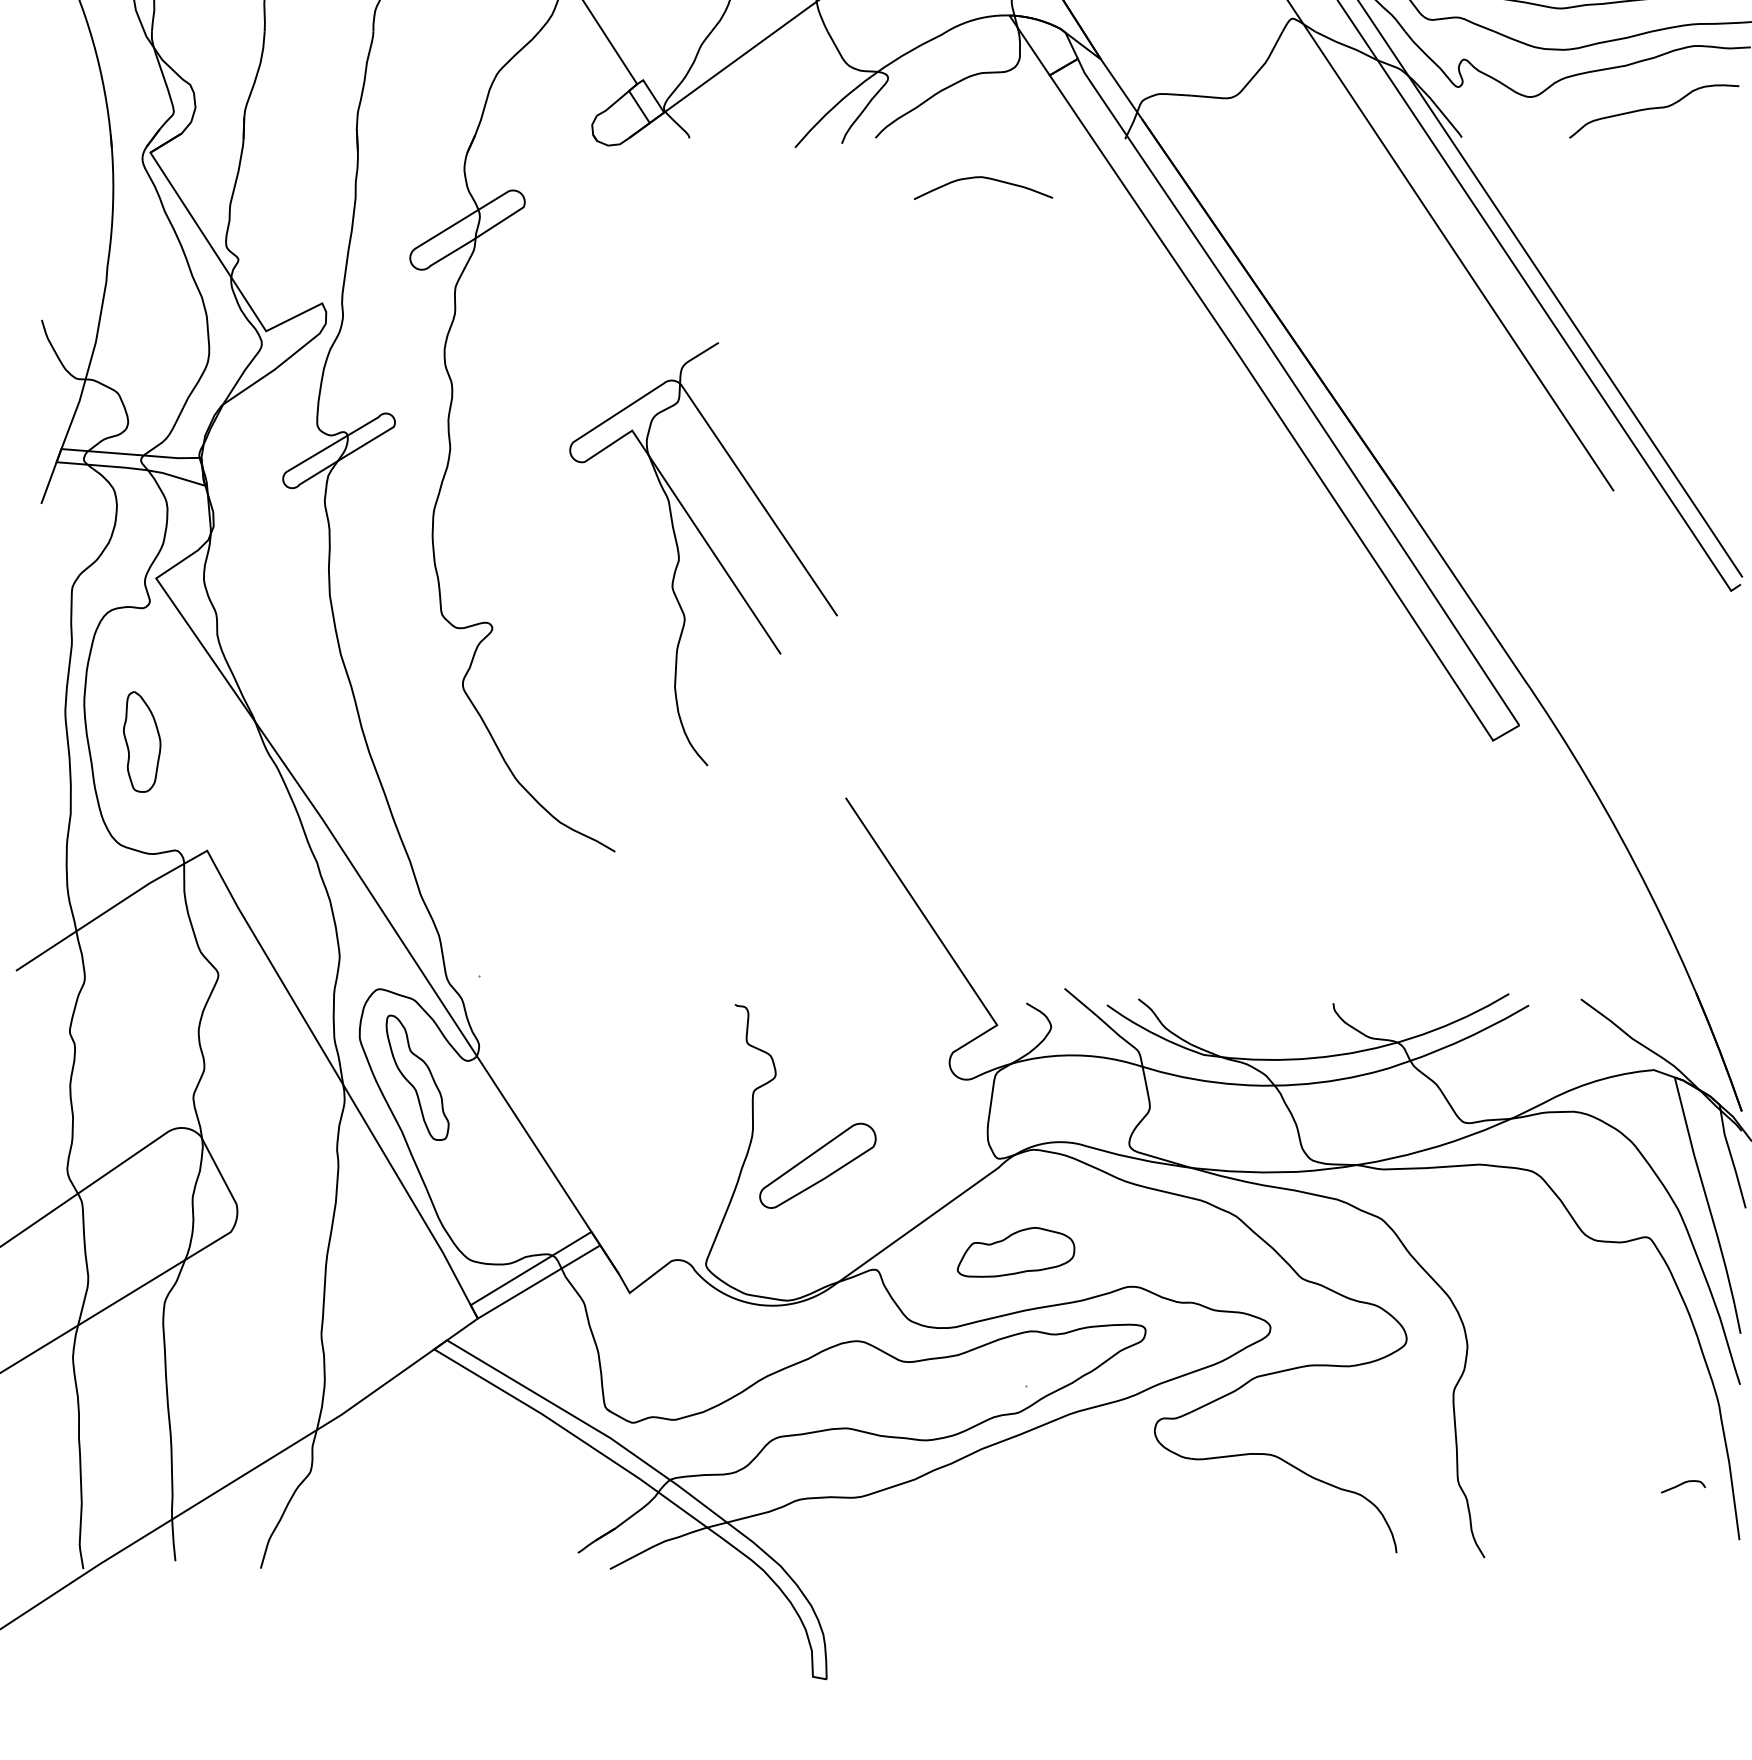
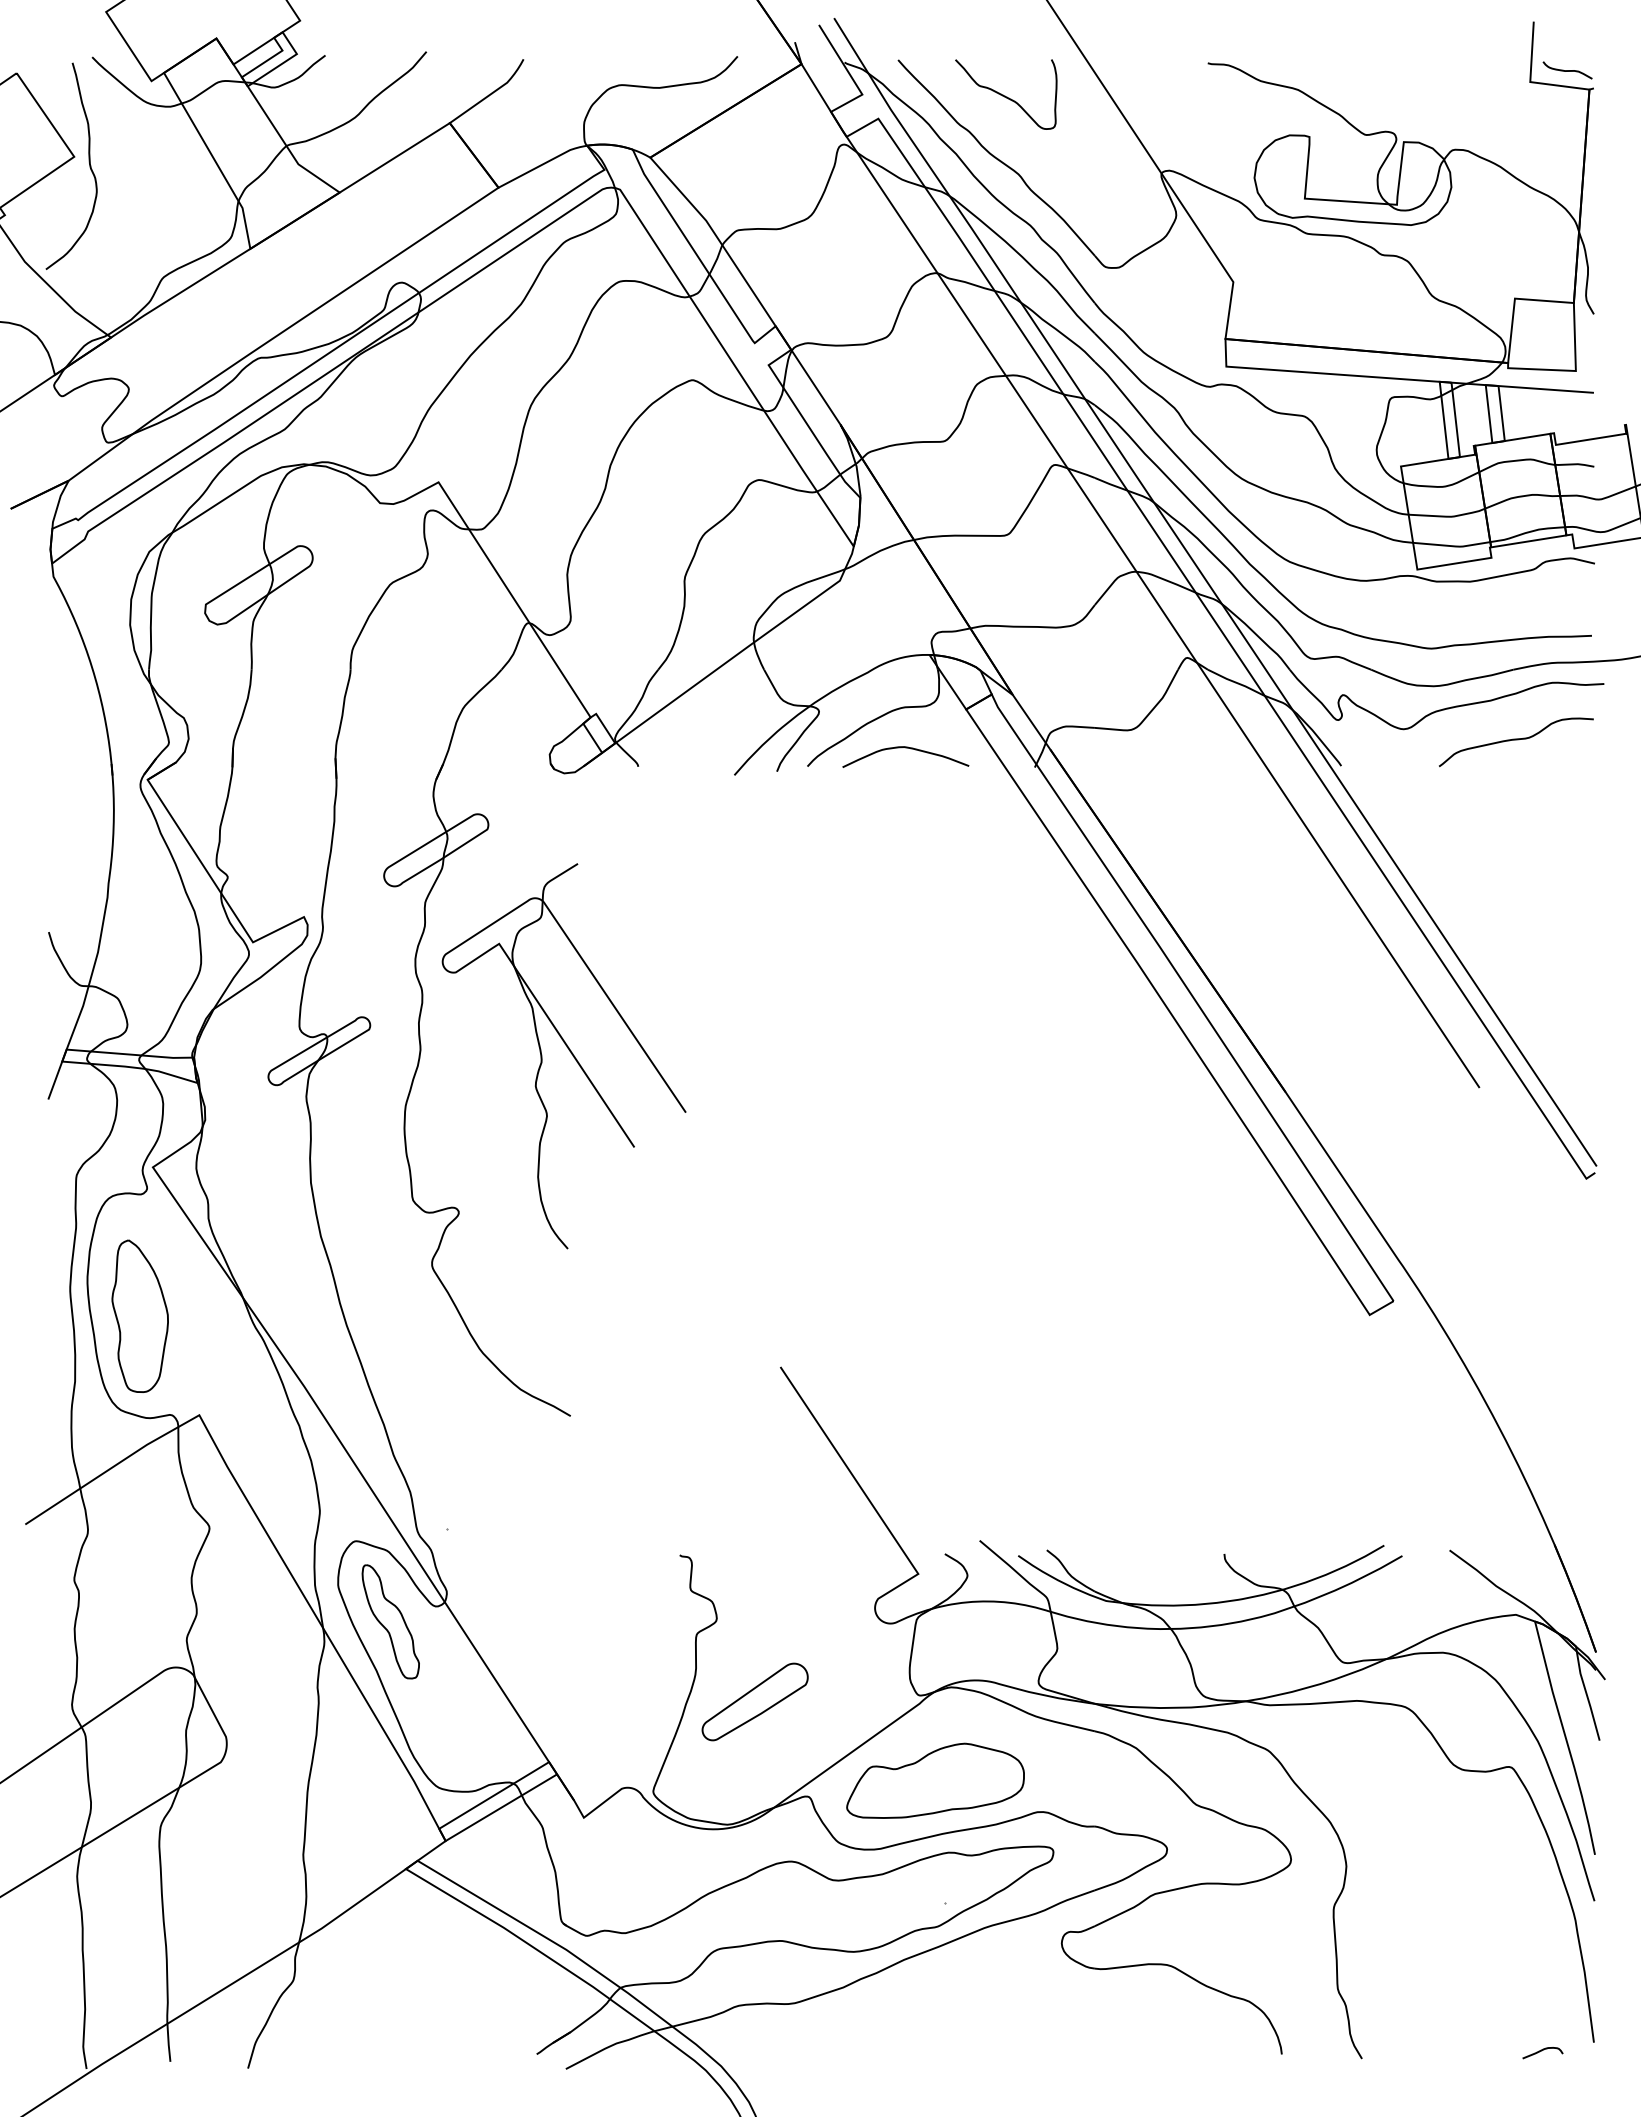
curve: (983, 178) -> (905, 748), moved
part: (710, 551) -> (570, 1053), moved
part: (141, 741) -> (139, 1315), size x1.67
part: (1016, 1252) -> (935, 1780), size x1.67
curve: (1681, 1485) -> (1541, 2051), moved

